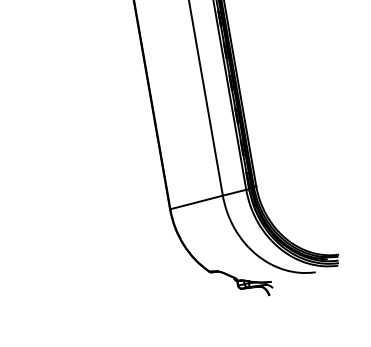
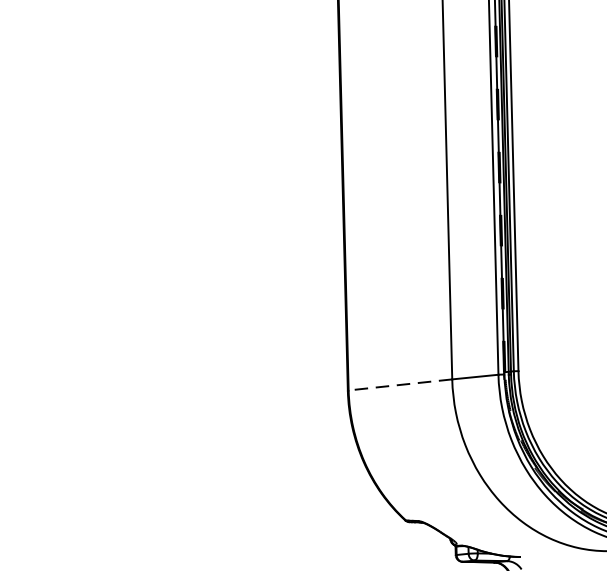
line: (196, 202) -> (400, 384), solid -> dashed

